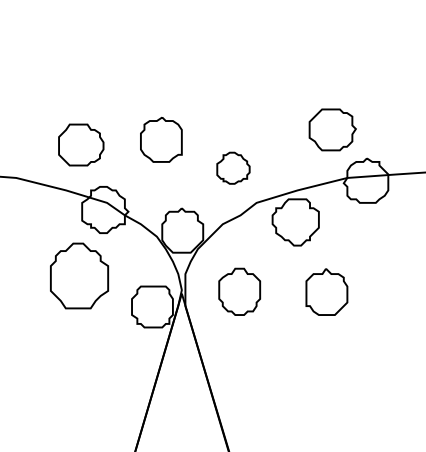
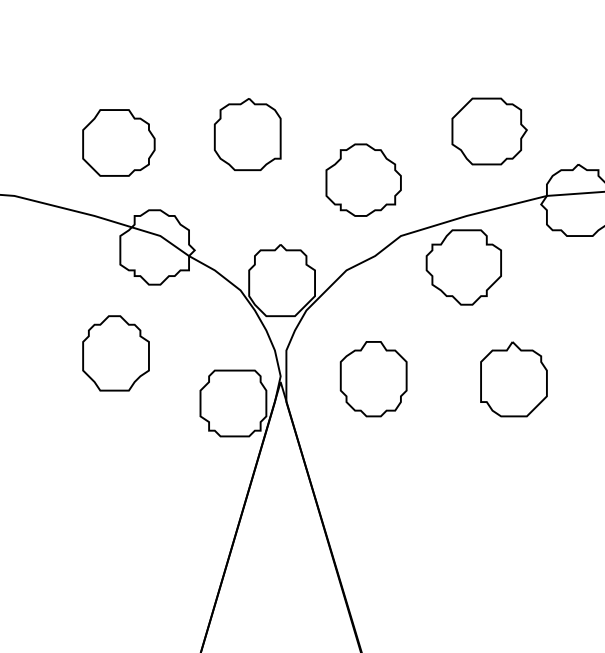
part: (332, 129) -> (489, 130), moved
part: (233, 168) -> (363, 180), size x1.43
part: (79, 275) -> (116, 352), size x0.71

